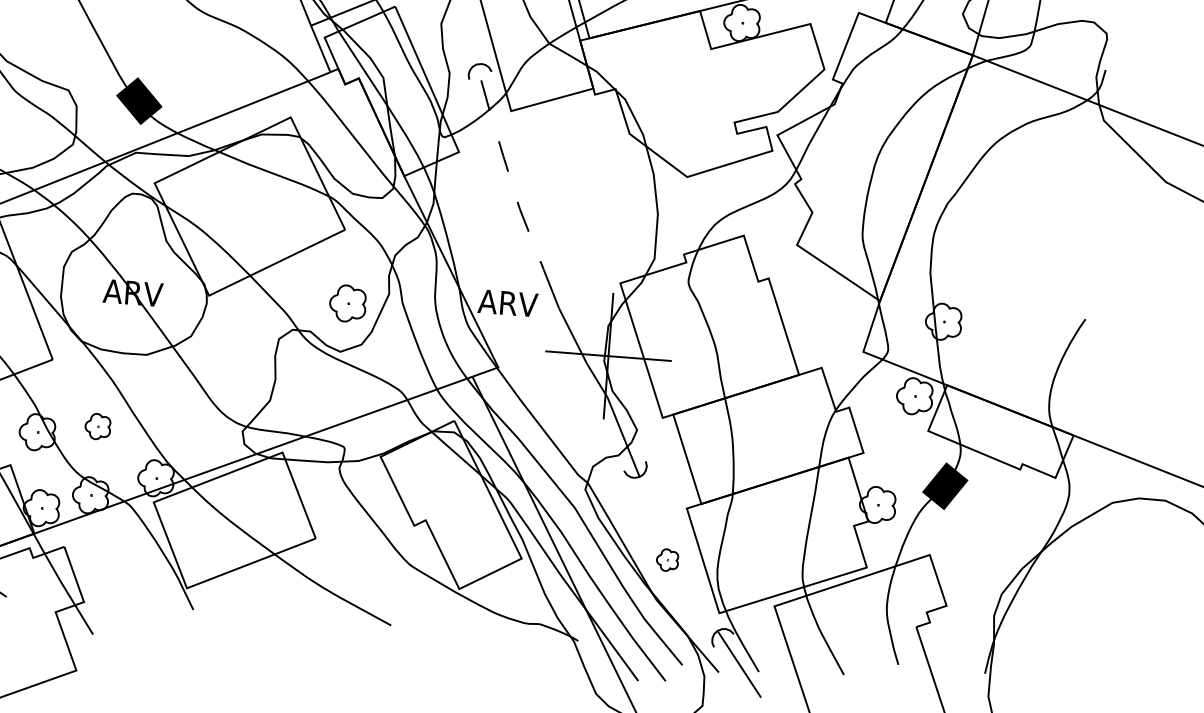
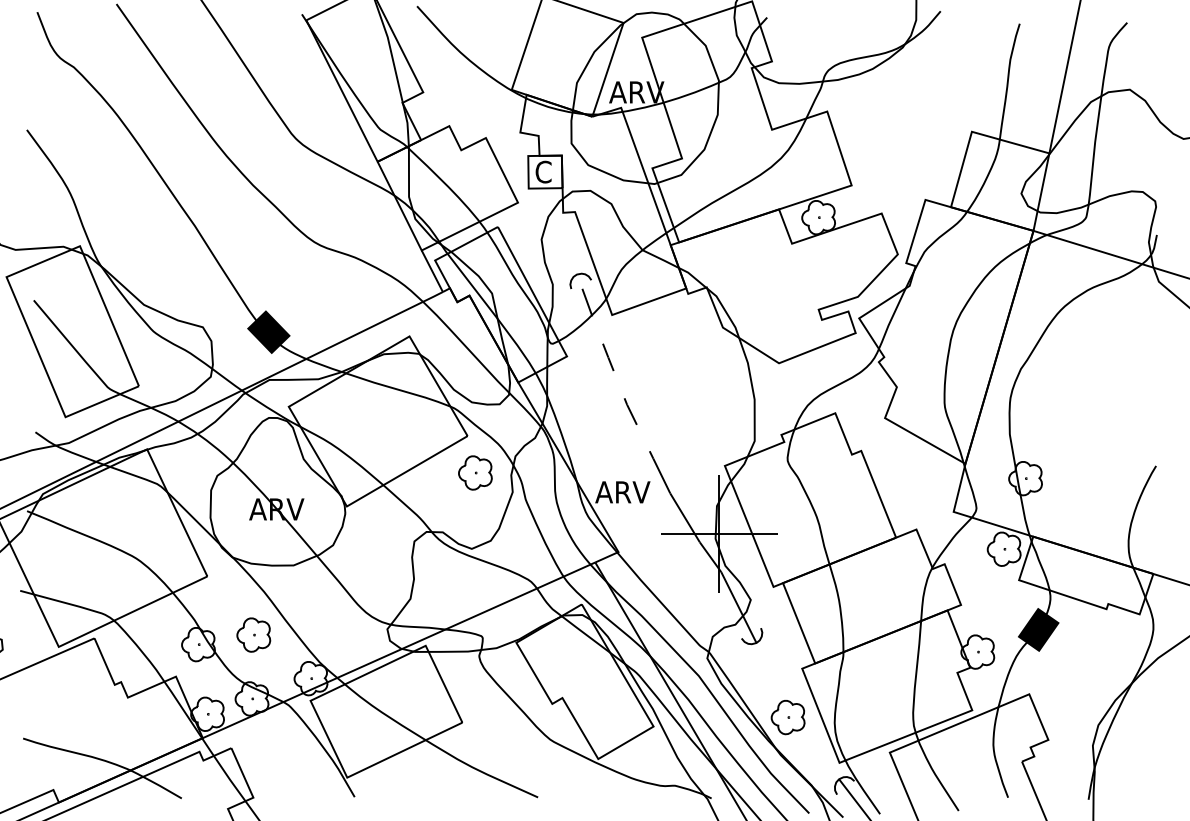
part: (348, 303) -> (475, 472), moved
part: (97, 426) -> (253, 634), size x1.43
part: (666, 559) -> (787, 717), size x1.67

